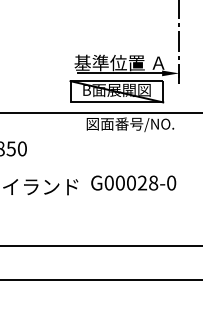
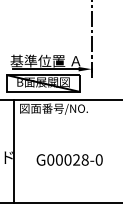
line: (79, 179) -> (14, 151), added
text: (133, 182) -> (69, 159), moved

